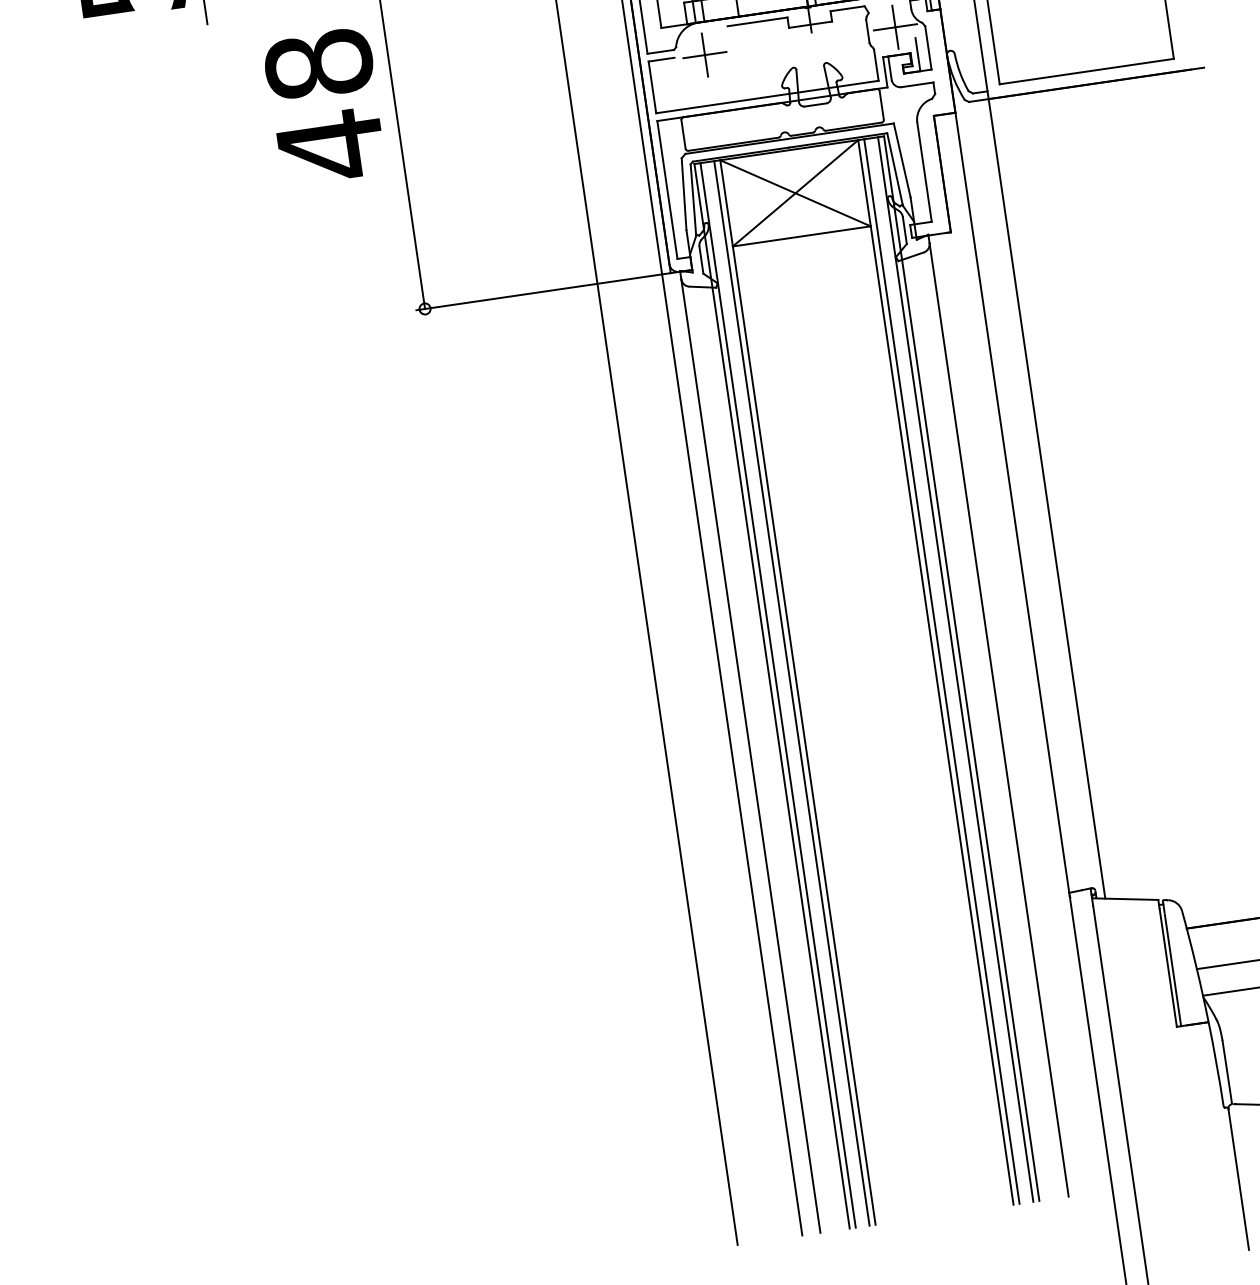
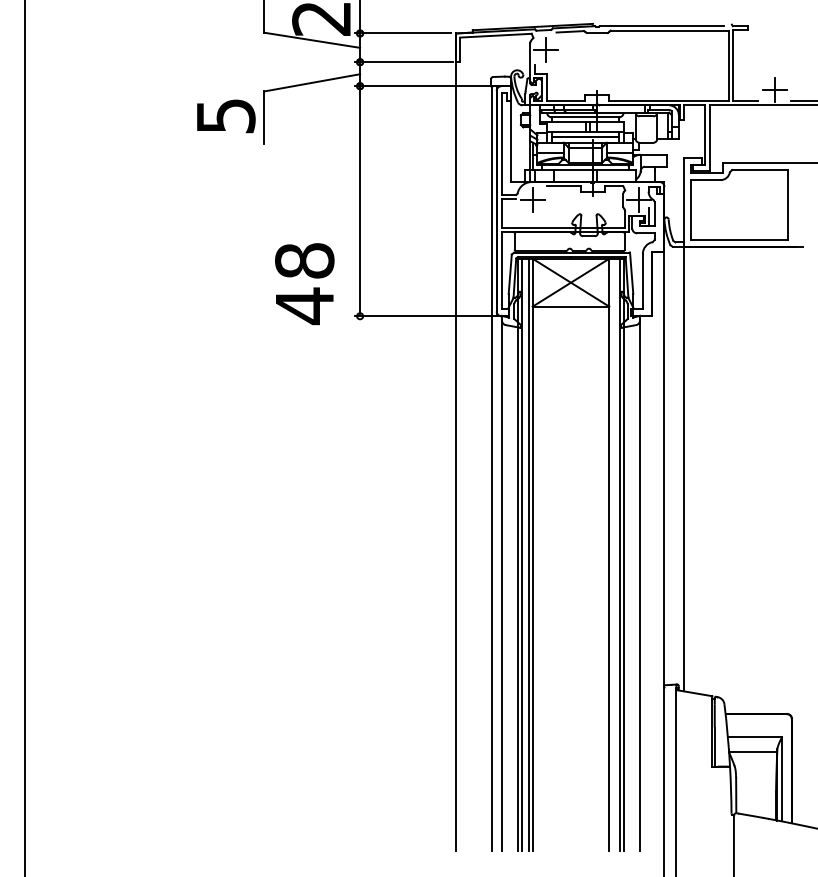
text: (324, 107) -> (304, 284), moved
line: (941, 671) -> (612, 554), removed

